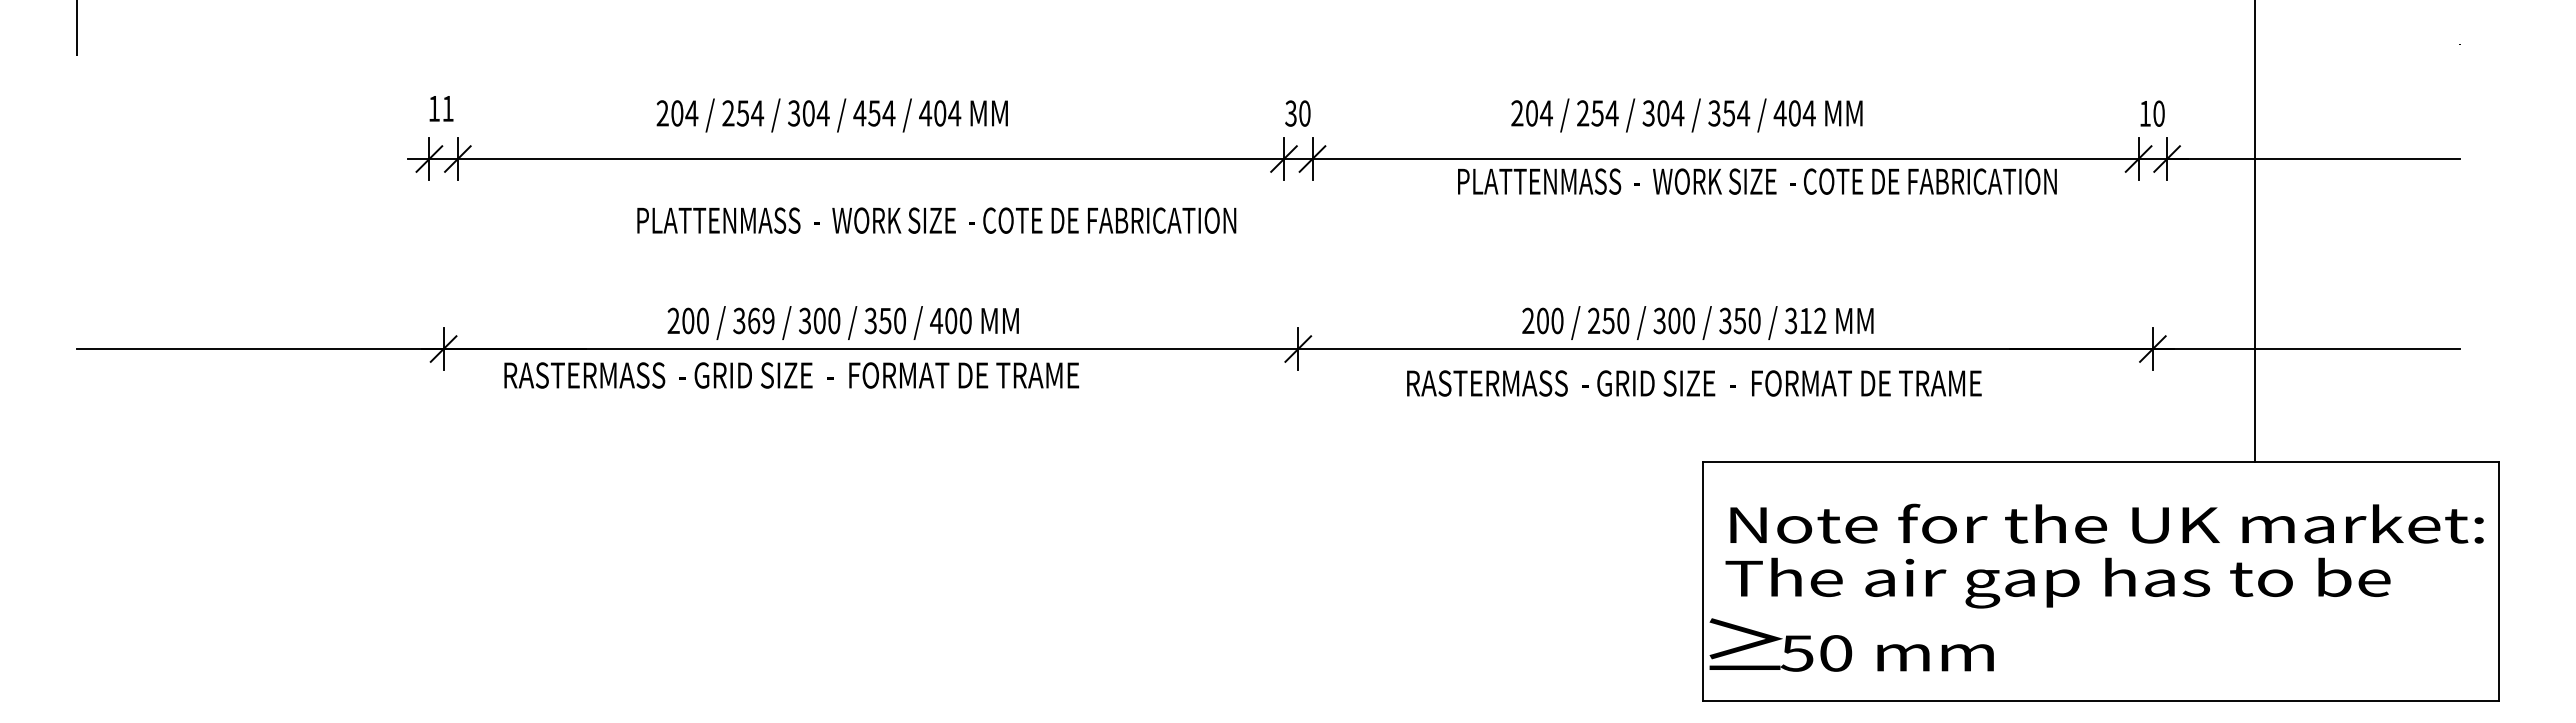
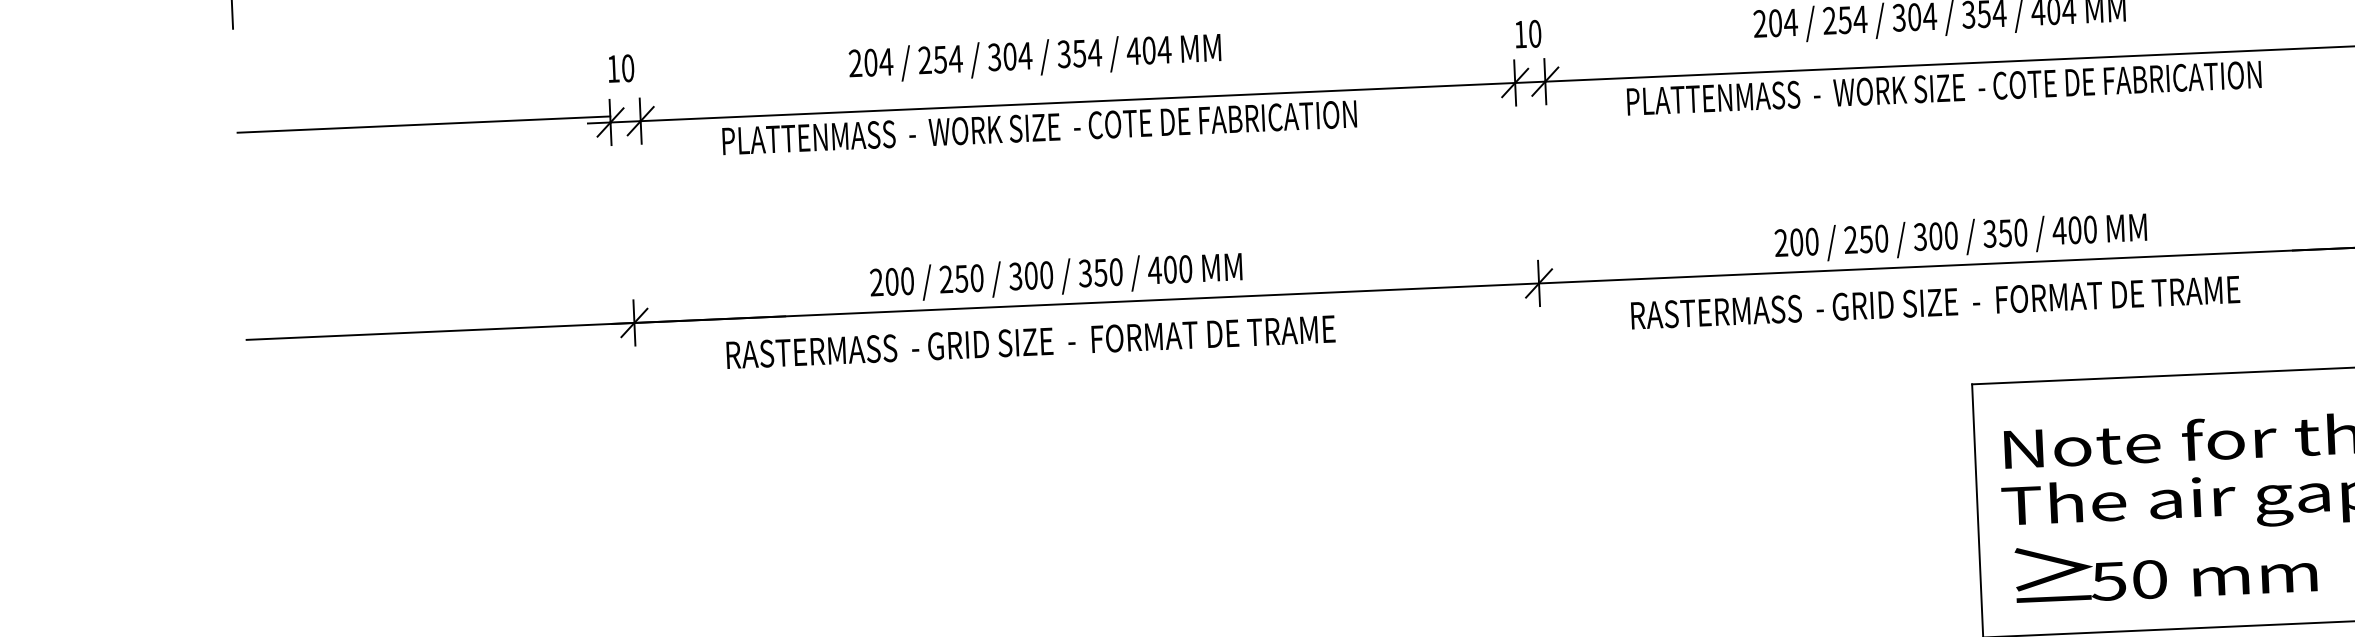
text: (447, 108) -> (627, 68), 11 -> 10
text: (859, 113) -> (1063, 54), 454 -> 354
text: (1290, 113) -> (1519, 34), 30 -> 10
line: (253, 153) -> (424, 124), added
text: (1757, 181) -> (1944, 88), moved
text: (936, 220) -> (1039, 127), moved
text: (753, 320) -> (961, 278), 369 -> 250
text: (1805, 320) -> (2074, 229), 312 -> 400
text: (791, 375) -> (1030, 342), moved
text: (1694, 383) -> (1935, 302), moved
text: (1851, 644) -> (2165, 569), moved

